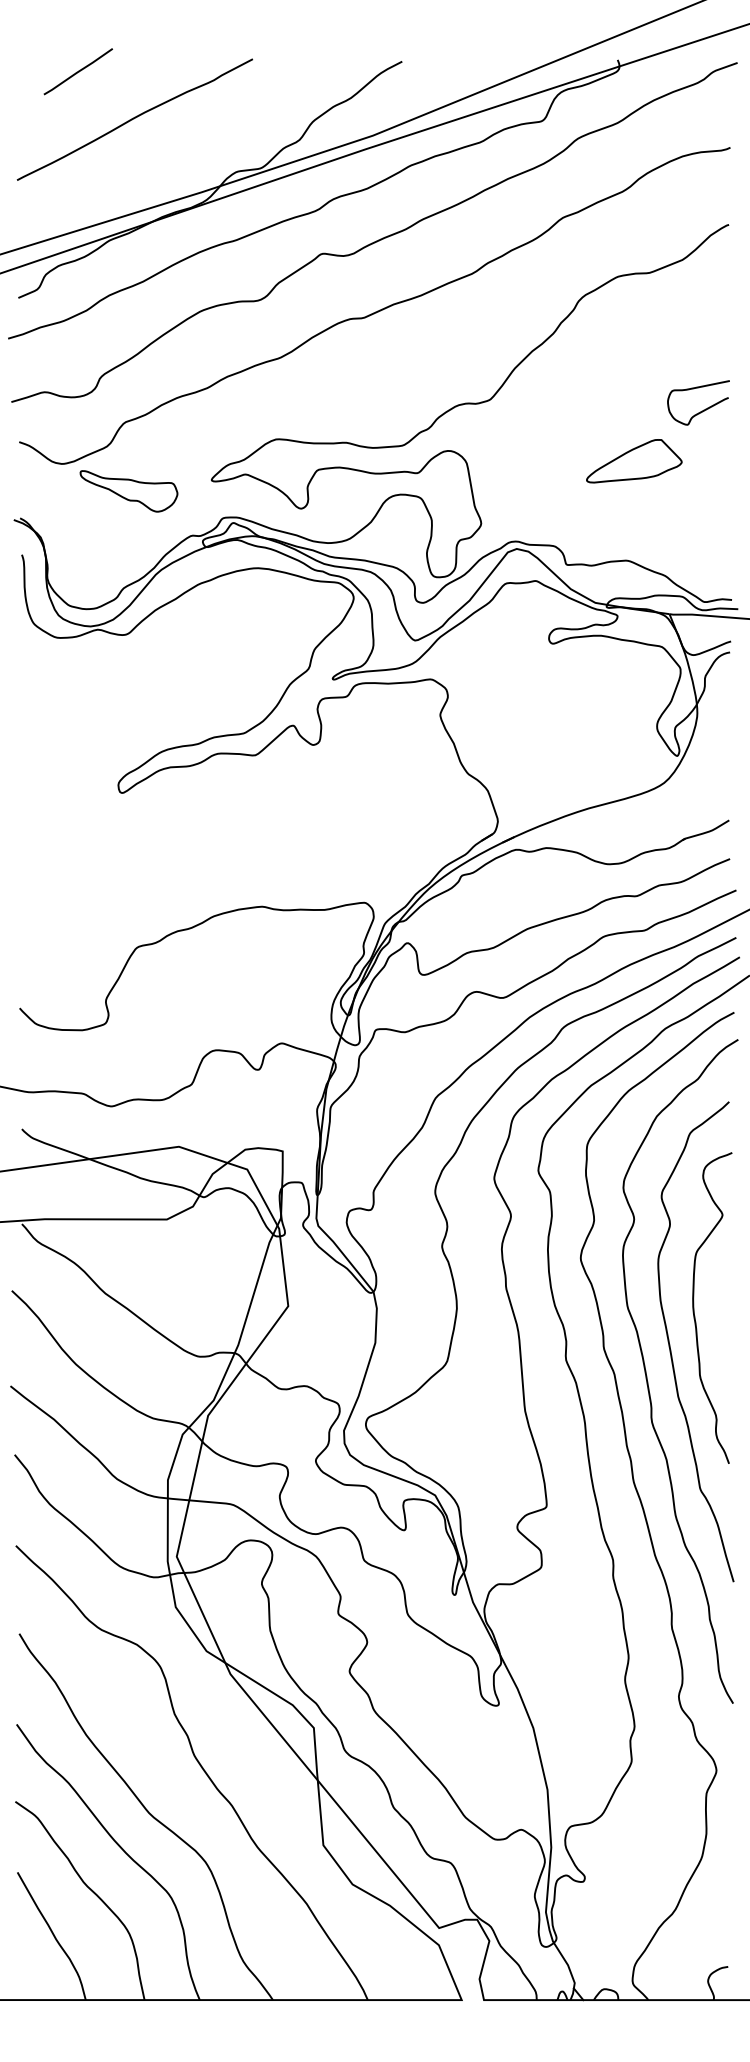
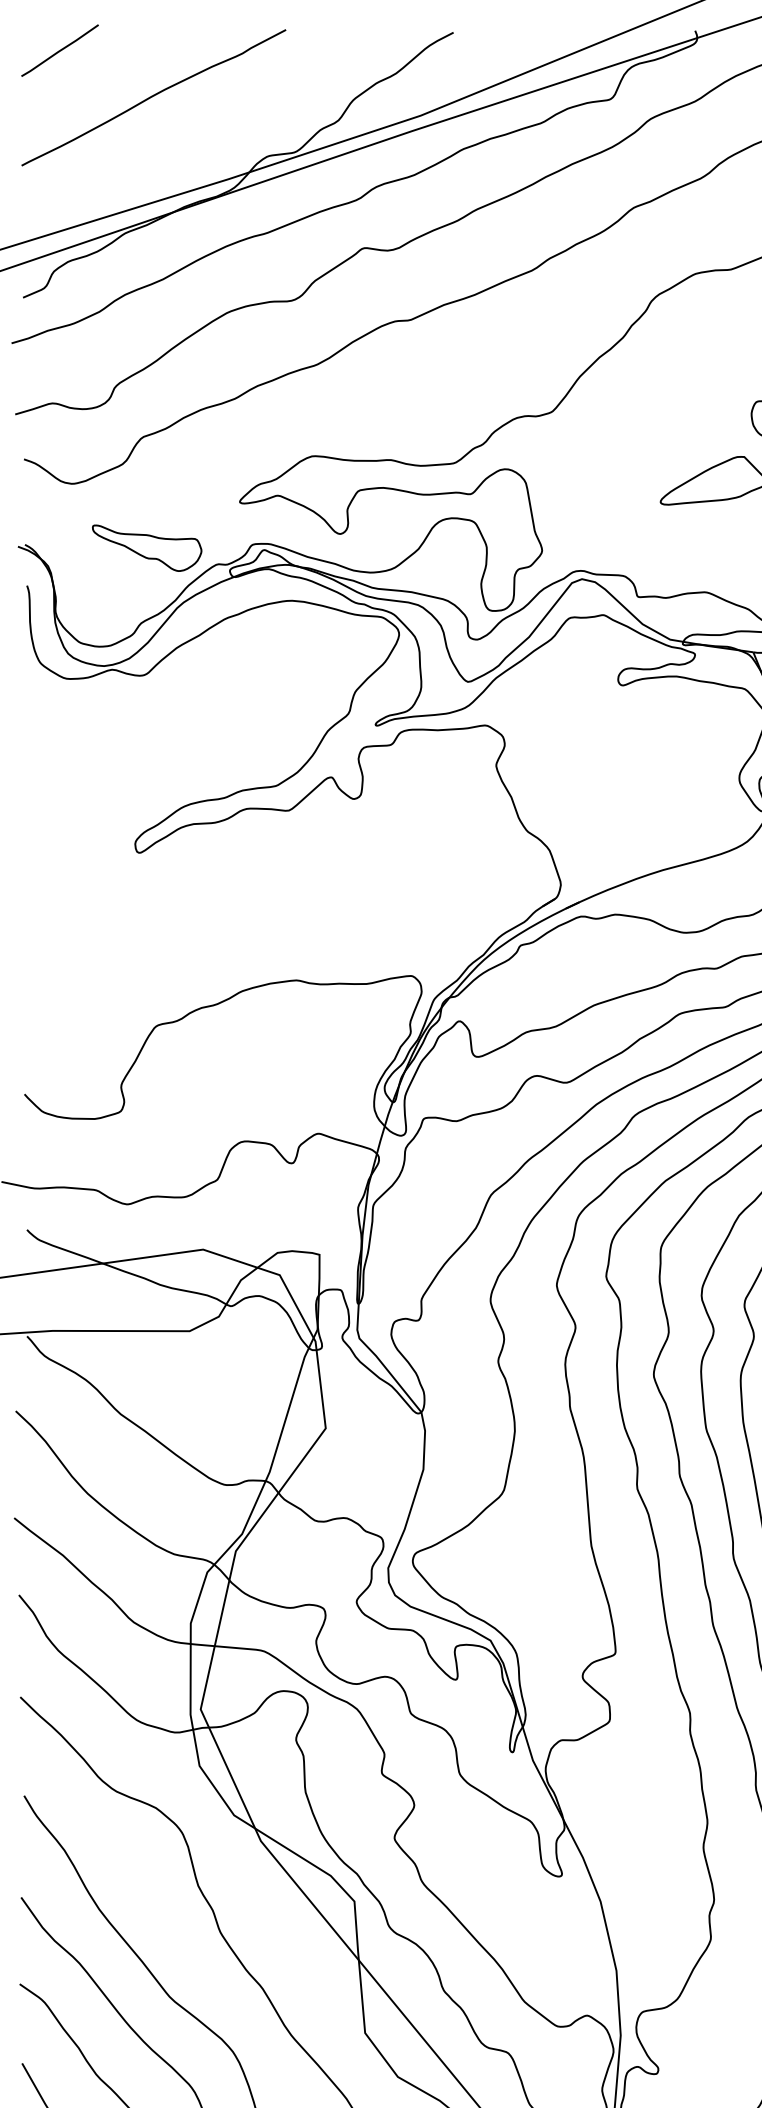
line: (77, 71) -> (59, 50), moved
part: (128, 491) -> (146, 548), moved

